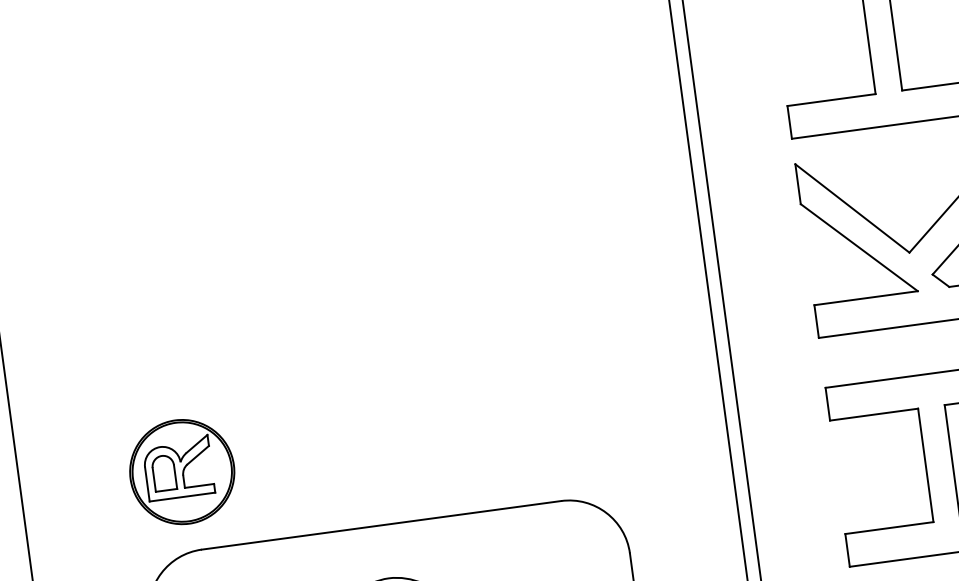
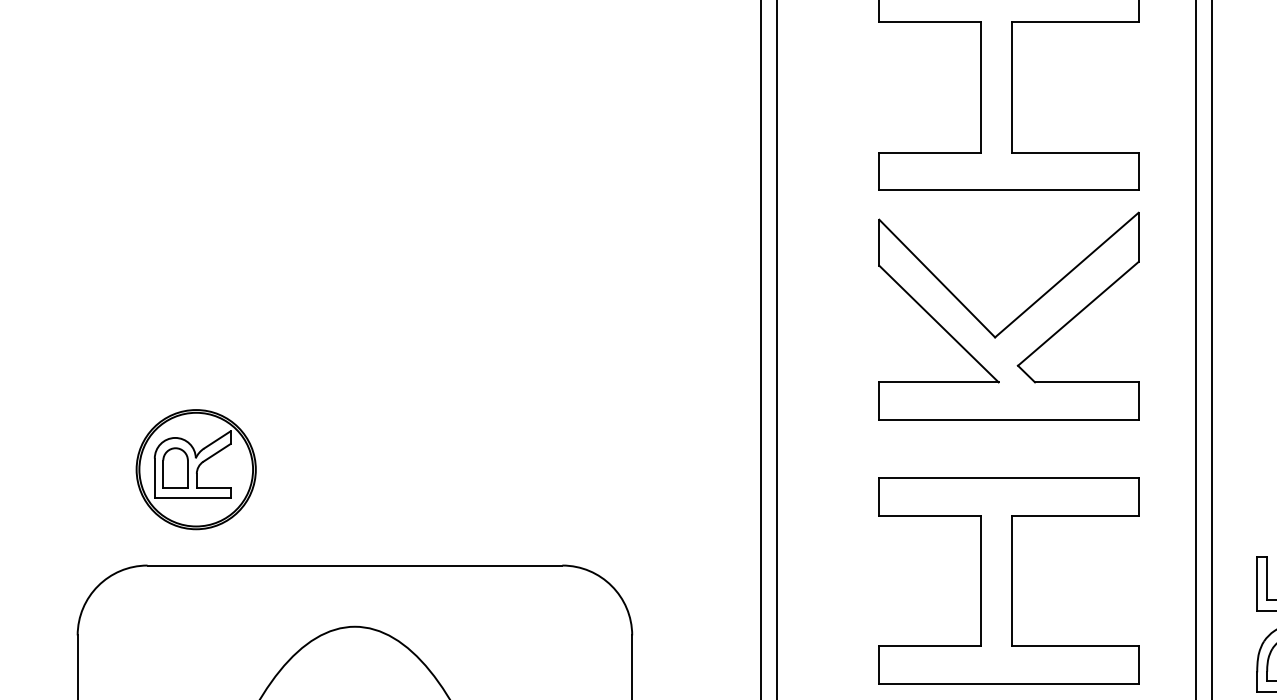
part: (181, 472) -> (195, 469), moved

